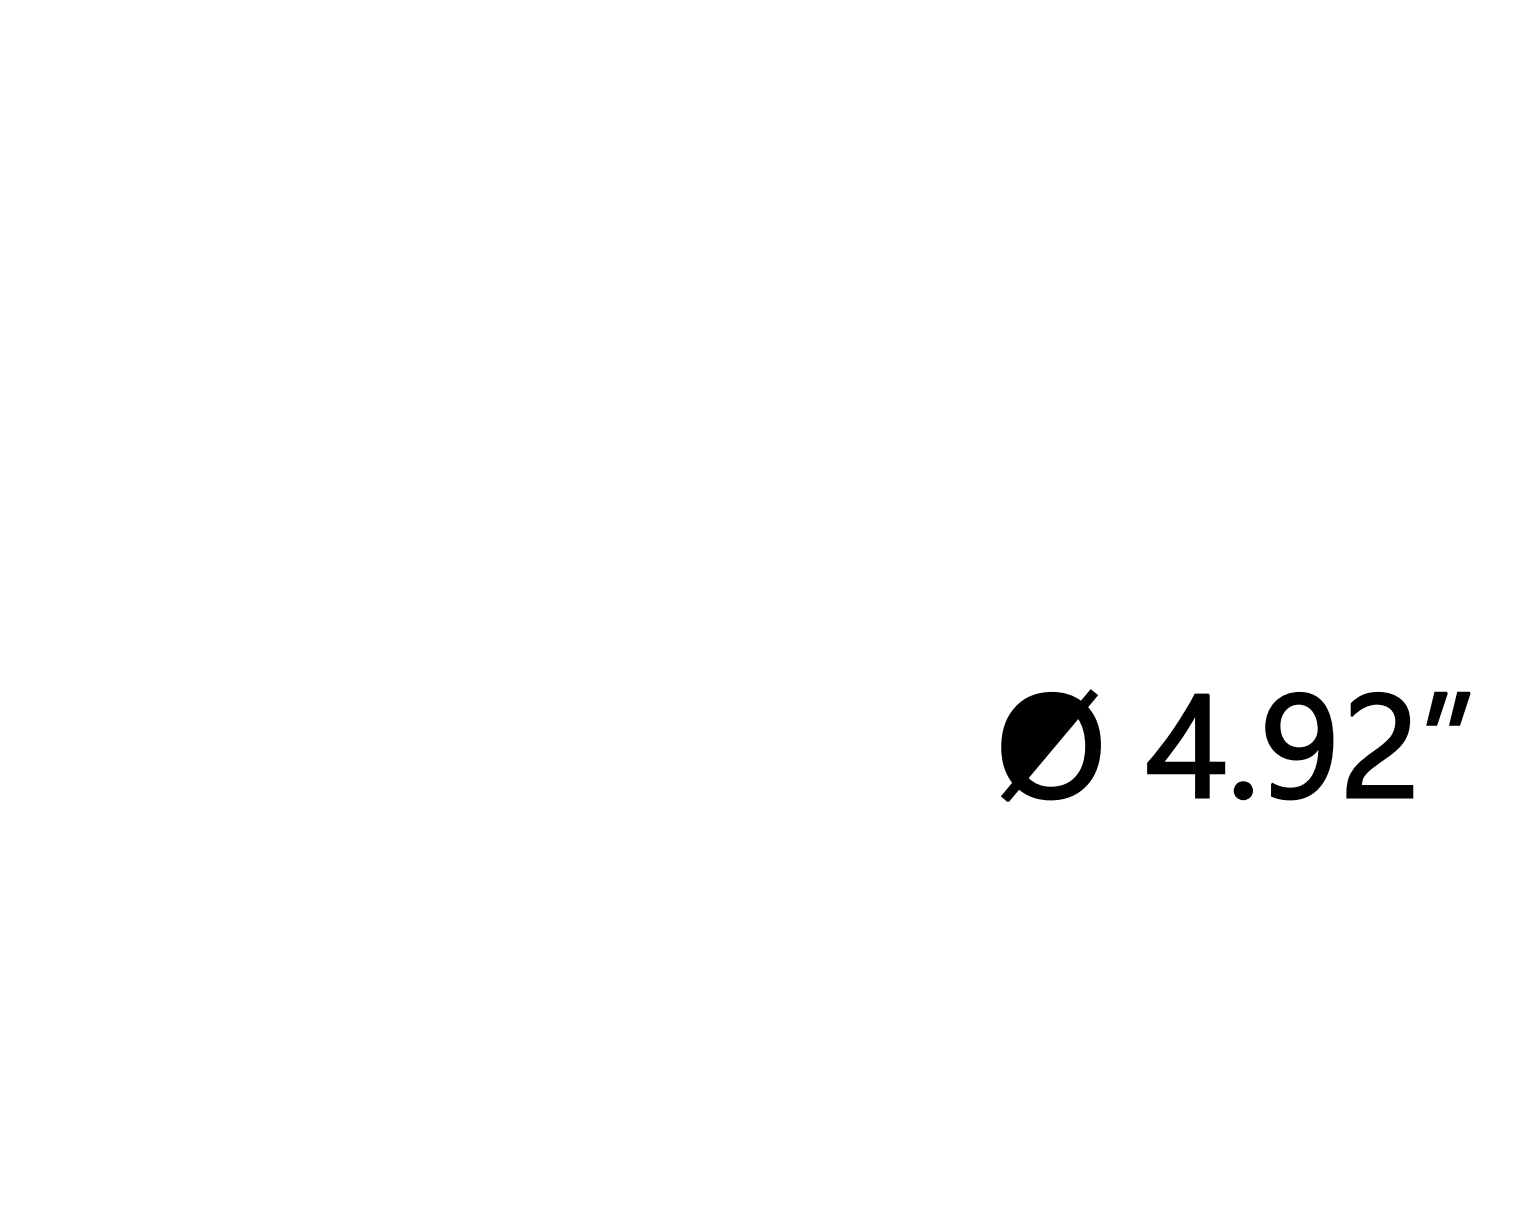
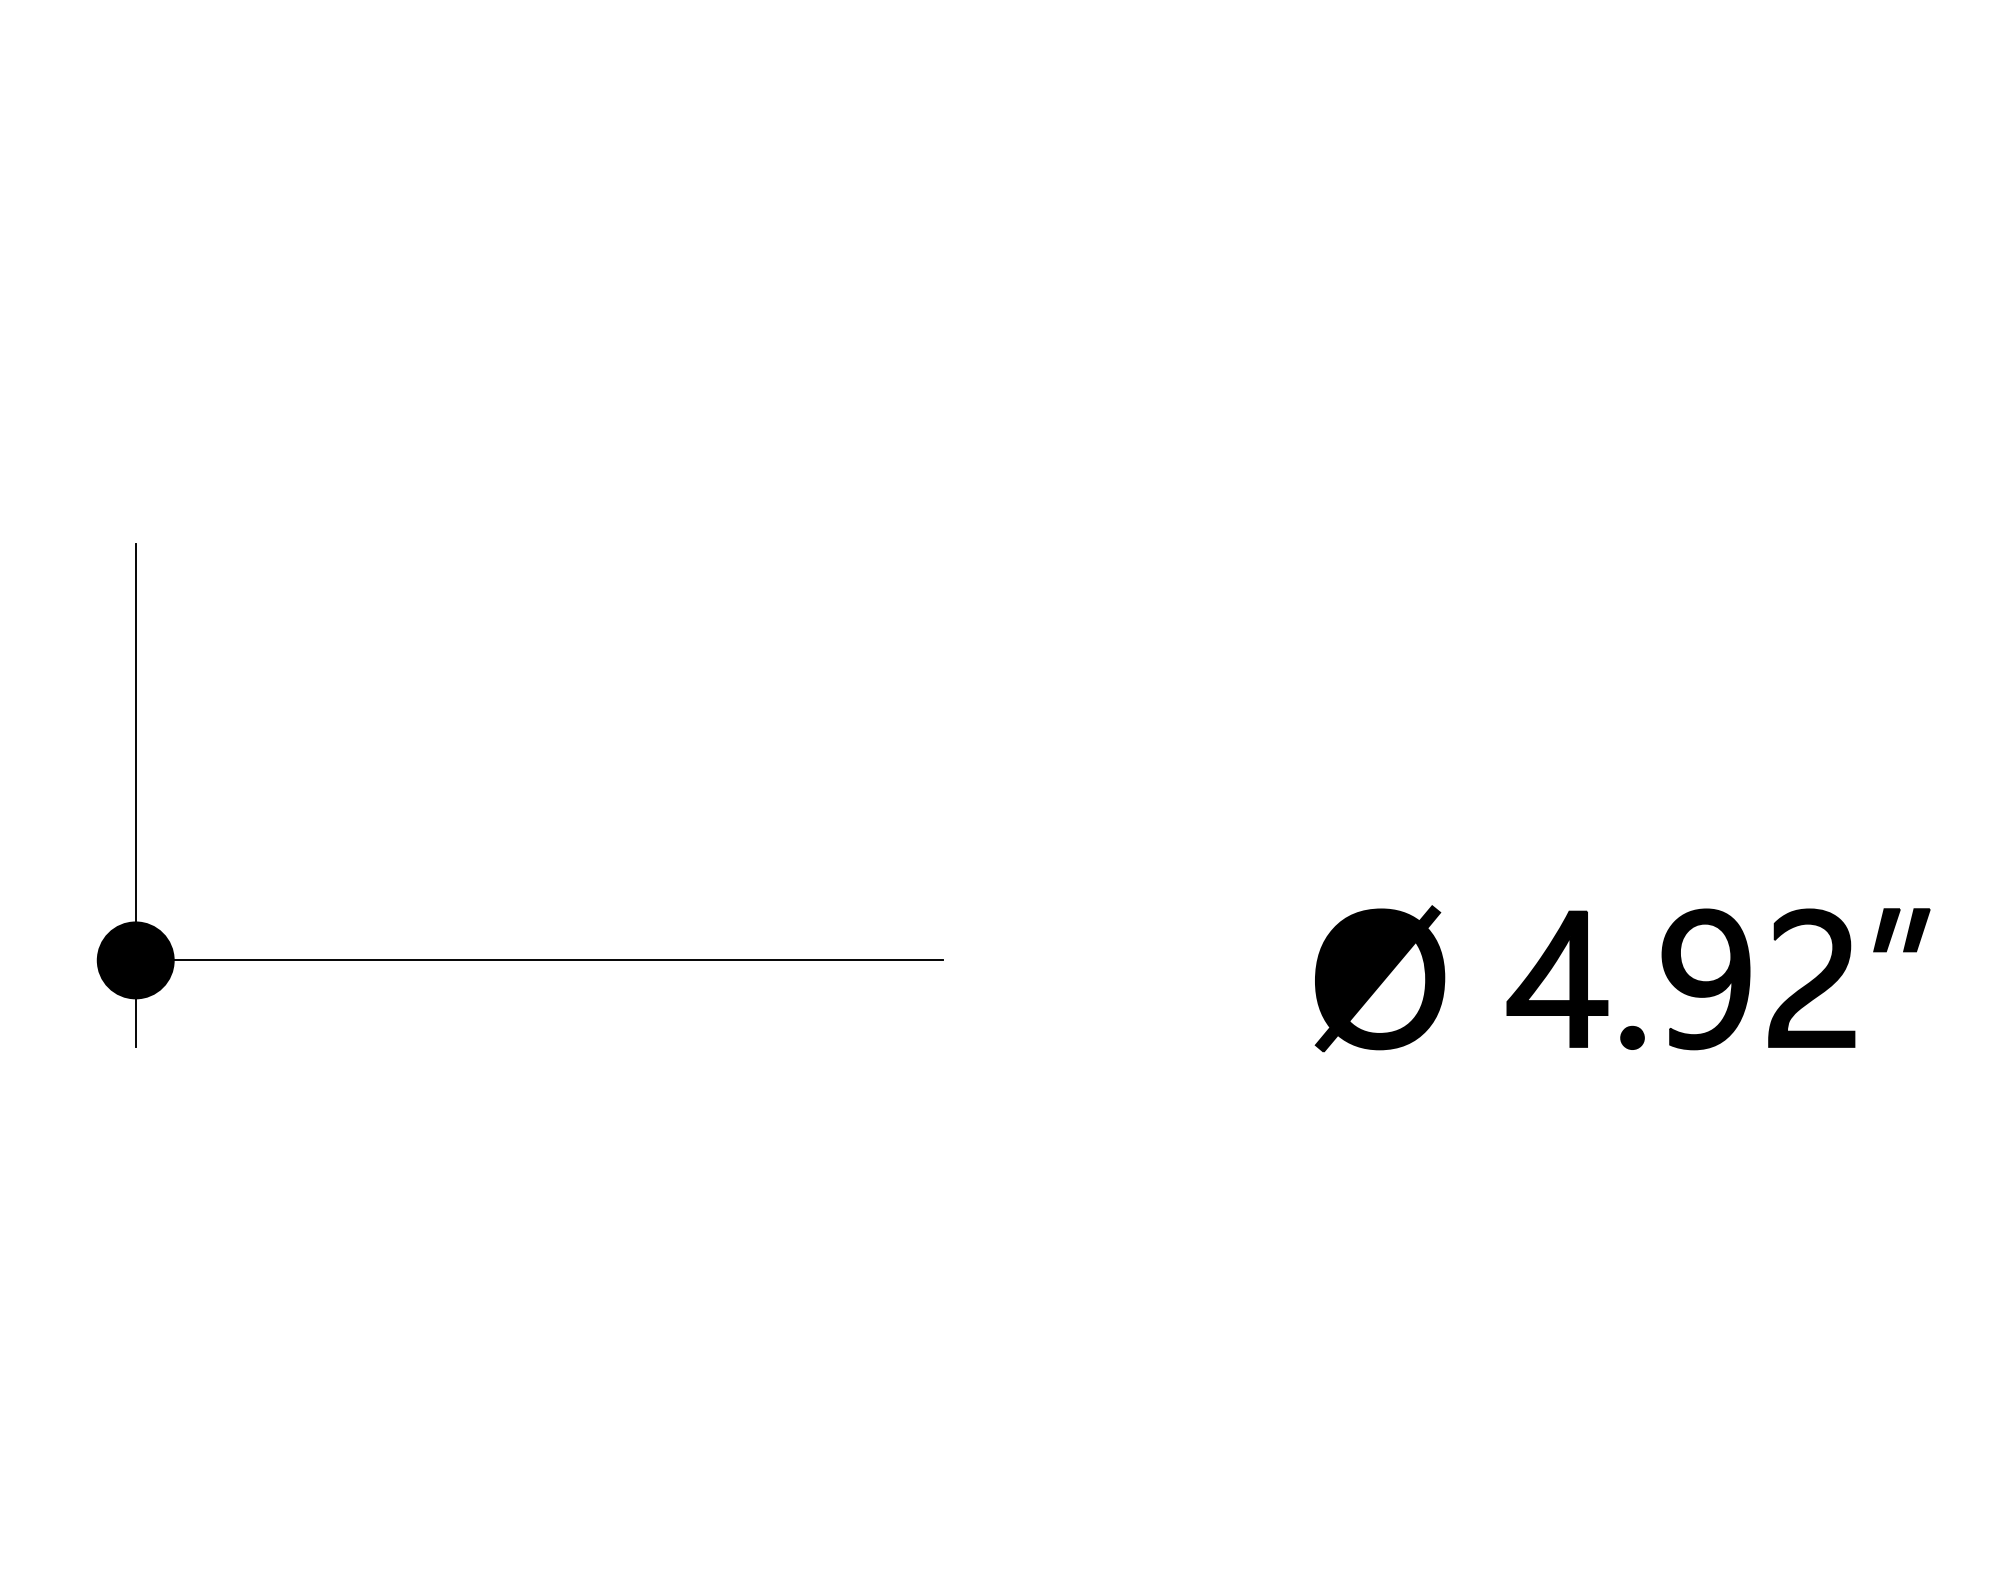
part: (395, 730) -> (519, 959), added

